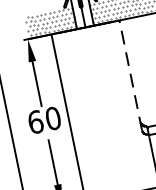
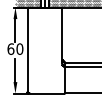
line: (130, 74) -> (62, 35), dashed -> solid

